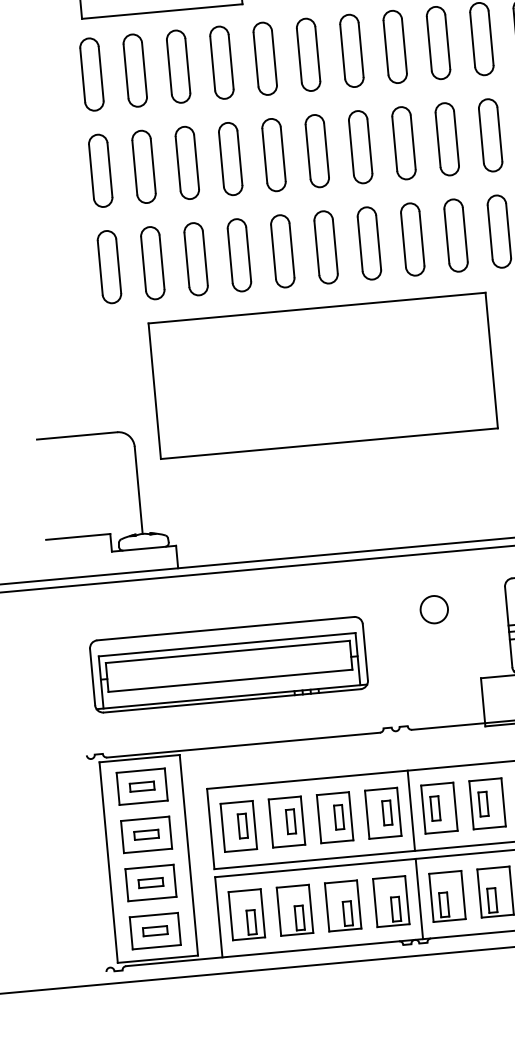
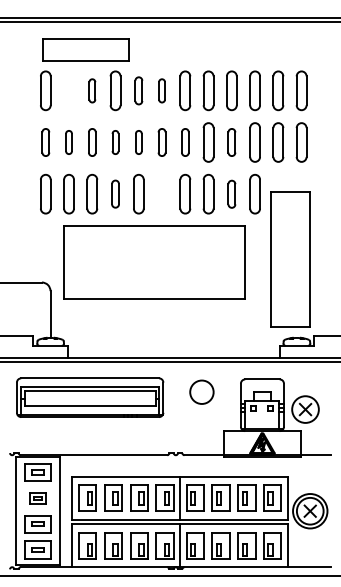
part: (307, 54) -> (161, 90), size x0.6
part: (264, 58) -> (138, 90), size x0.7
part: (178, 66) -> (92, 90), size x0.6
part: (134, 70) -> (68, 90), removed
part: (446, 139) -> (231, 142), size x0.7
part: (360, 147) -> (185, 142), size x0.7
part: (316, 151) -> (161, 142), size x0.7
part: (273, 155) -> (138, 142), size x0.6
part: (230, 158) -> (115, 142), size x0.6
part: (187, 162) -> (92, 142), size x0.7
part: (143, 166) -> (68, 142), size x0.6
part: (100, 170) -> (45, 142), size x0.7
part: (455, 236) -> (231, 194), size x0.7
part: (325, 248) -> (161, 194), removed
part: (239, 253) -> (115, 193), size x0.7
circle: (435, 609) -> (202, 392), size x1.6
part: (229, 664) -> (90, 397), moved
part: (145, 835) -> (37, 498), size x0.6

